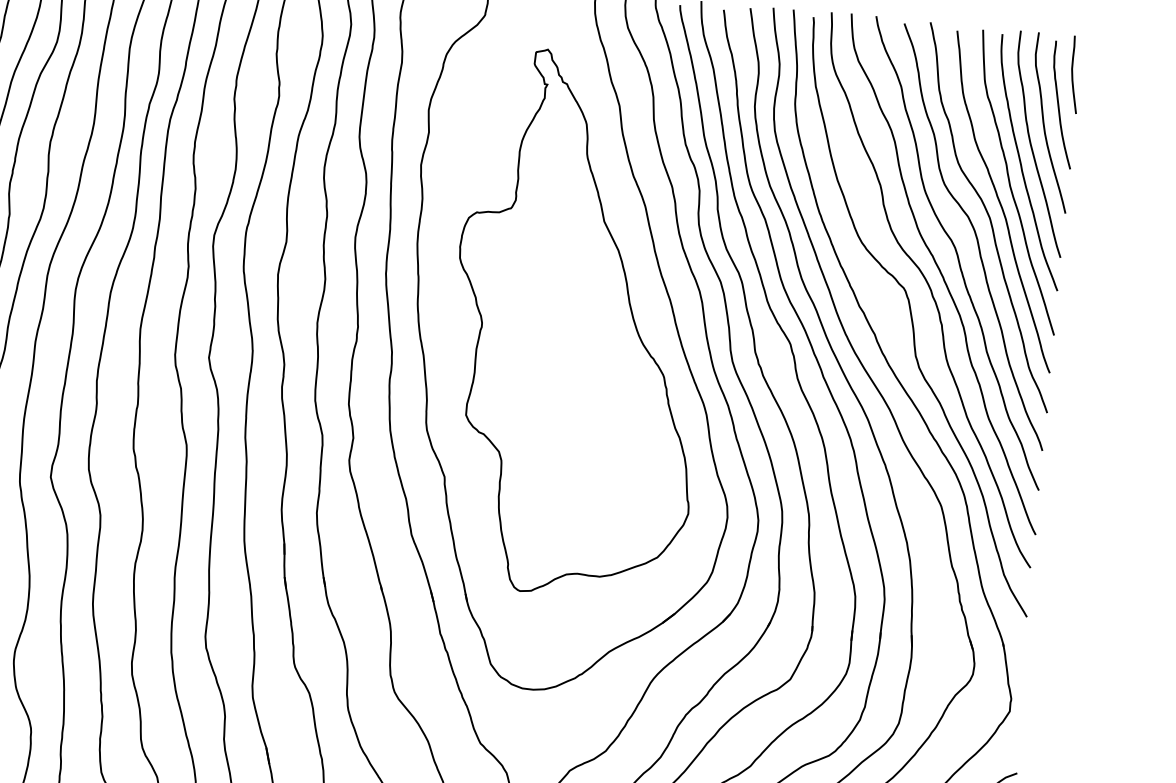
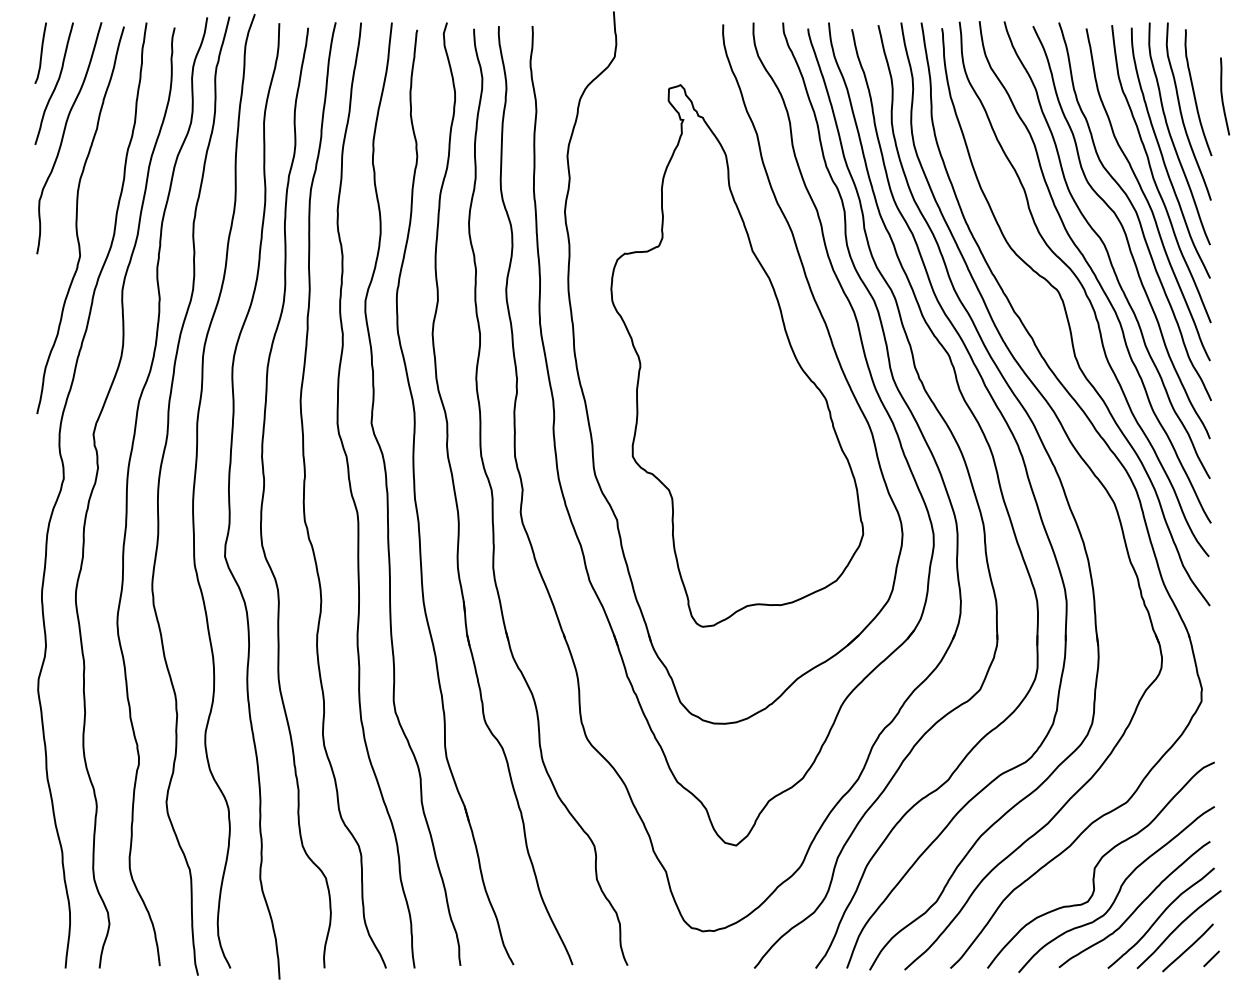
curve: (1073, 76) -> (1223, 98), moved

